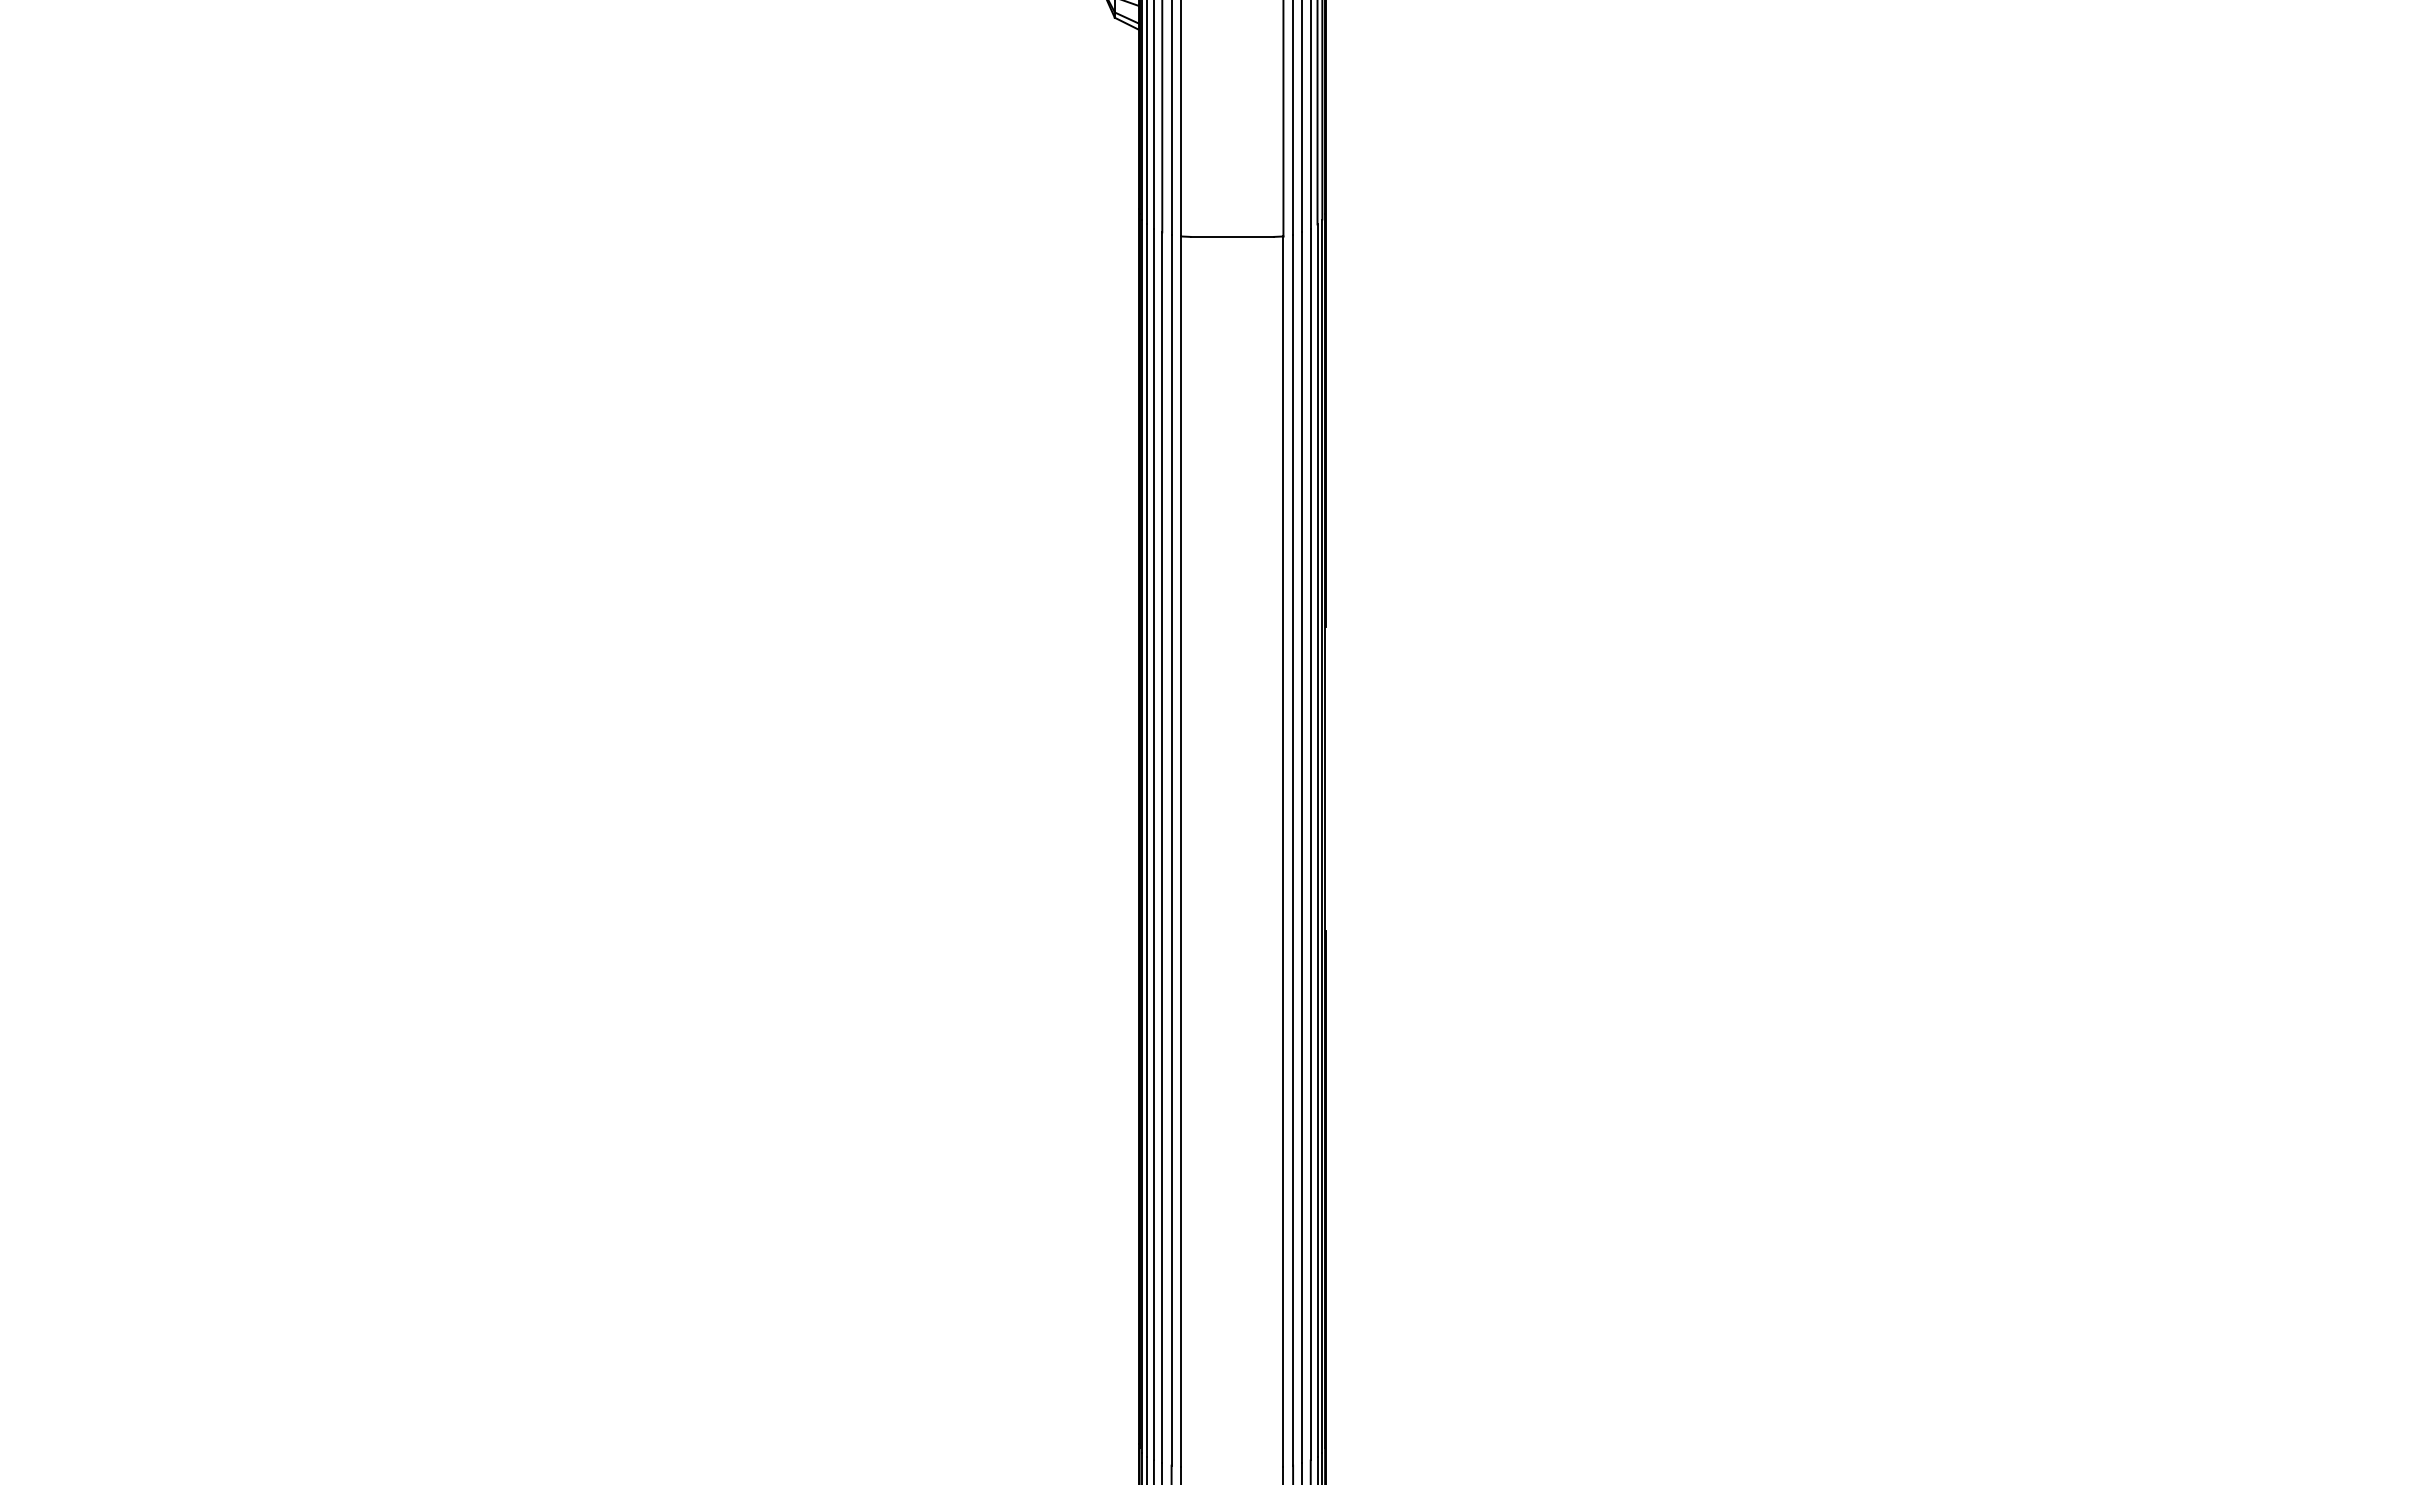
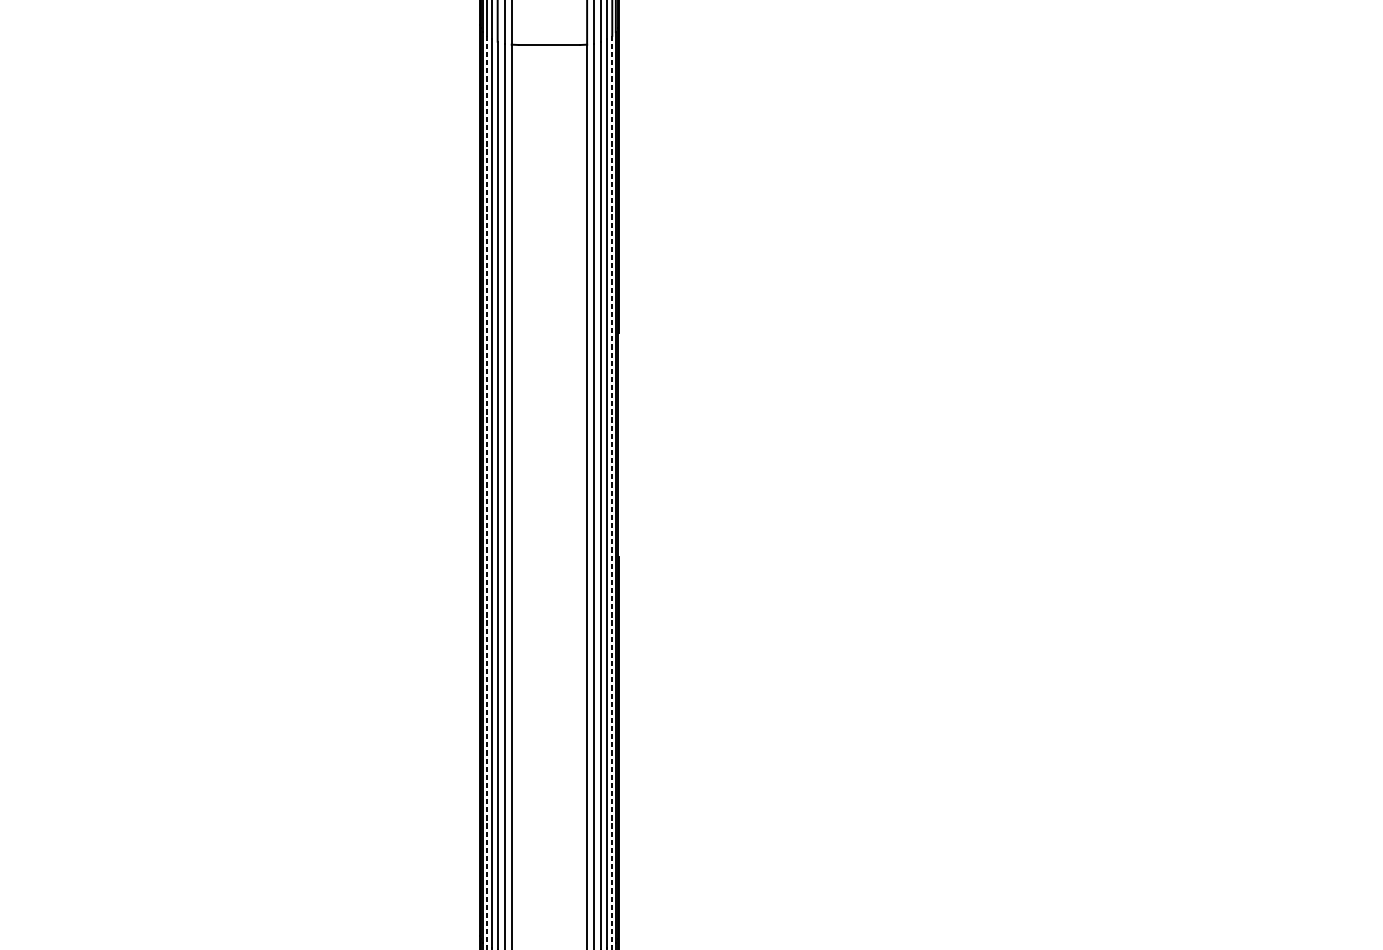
line: (1147, 841) -> (486, 491), solid -> dashed
line: (1317, 841) -> (612, 491), solid -> dashed

